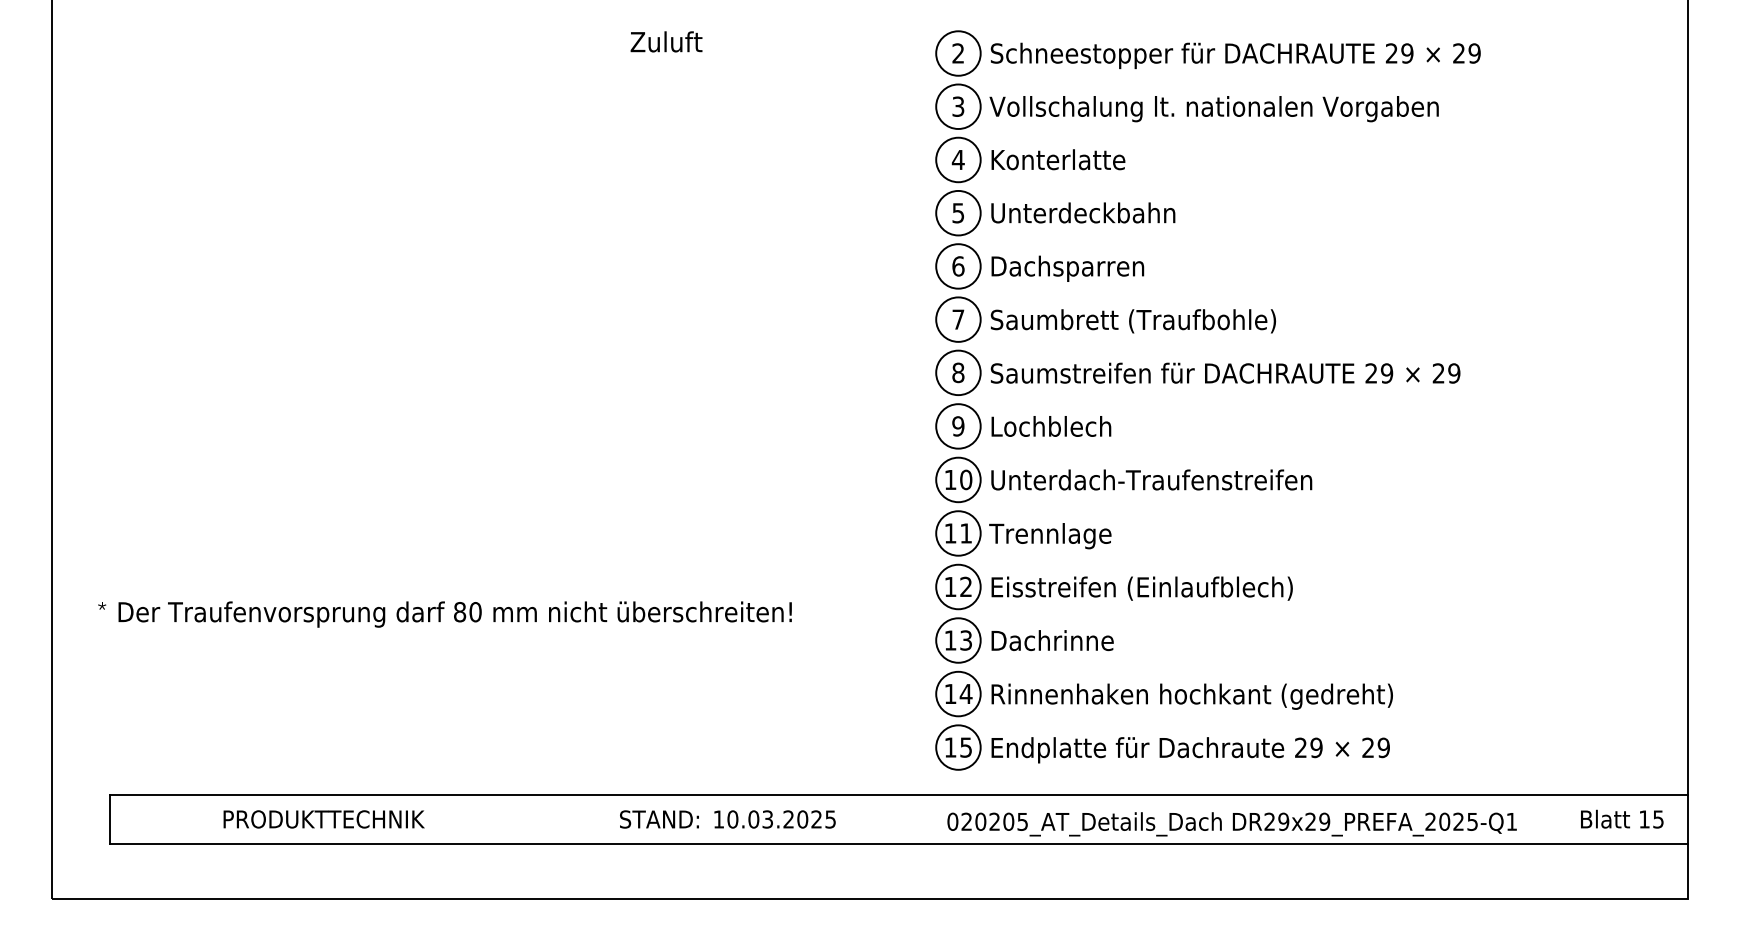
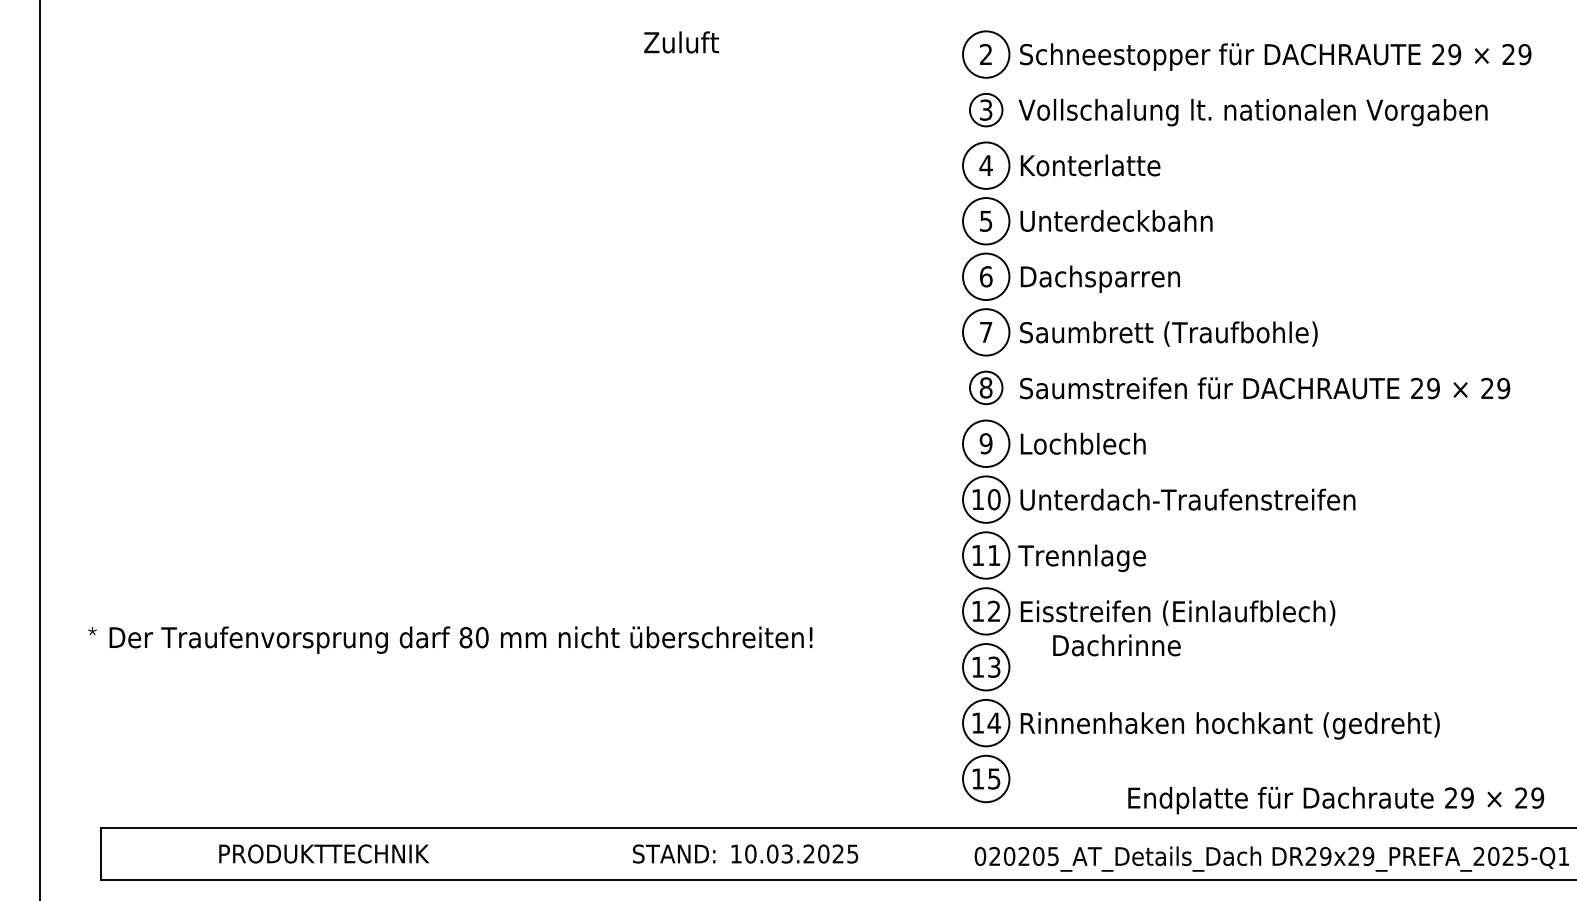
circle: (958, 106) -> (986, 109), size x0.7
circle: (958, 372) -> (986, 387), size x0.7
text: (1052, 640) -> (1116, 645), moved
text: (1190, 750) -> (1335, 800), moved

